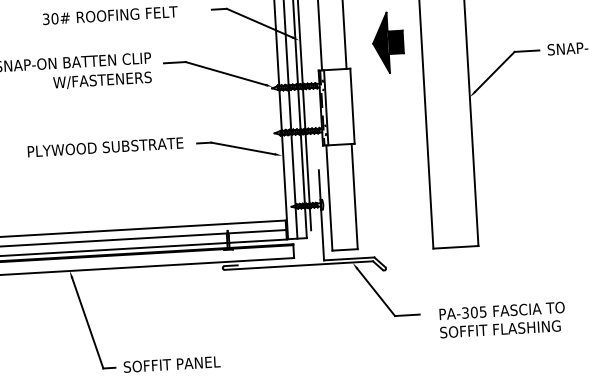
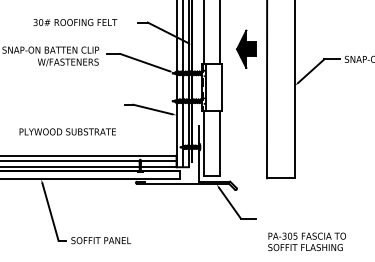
text: (105, 146) -> (67, 131), moved
text: (501, 319) -> (306, 241), moved

